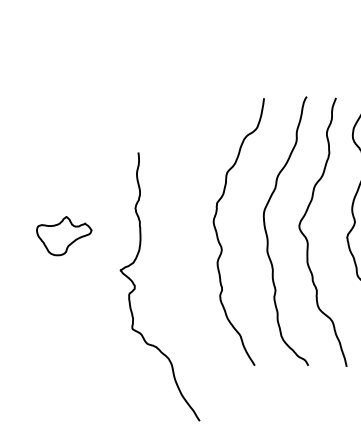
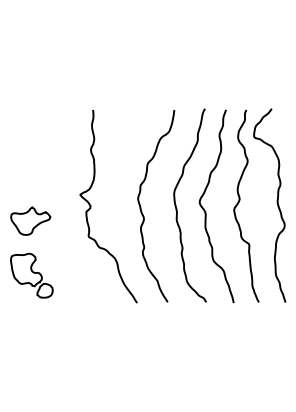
part: (63, 235) -> (30, 220), moved
curve: (136, 286) -> (91, 206), moved
part: (65, 328) -> (31, 275), added

